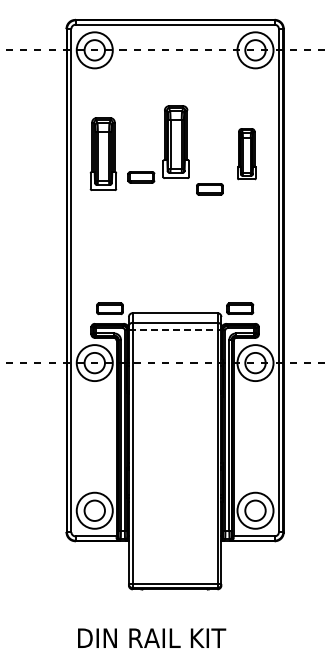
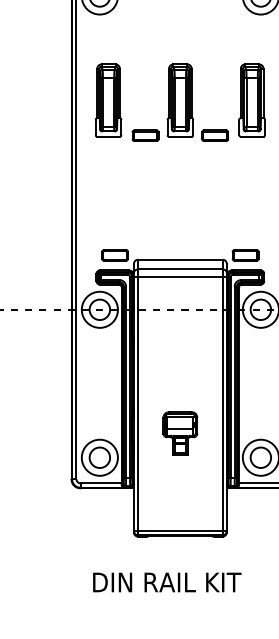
part: (158, 144) -> (162, 102), moved
part: (246, 153) -> (251, 99), size x1.43
line: (175, 330) -> (180, 277), dashed -> solid
part: (174, 486) -> (179, 433), added
text: (152, 637) -> (167, 581), moved

